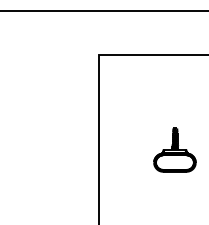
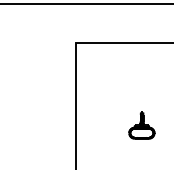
part: (174, 149) -> (141, 125), size x0.7

